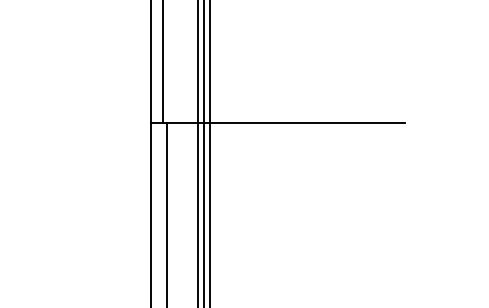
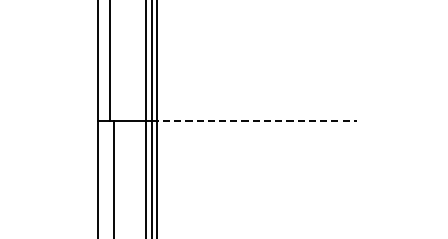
line: (304, 122) -> (254, 120), solid -> dashed

